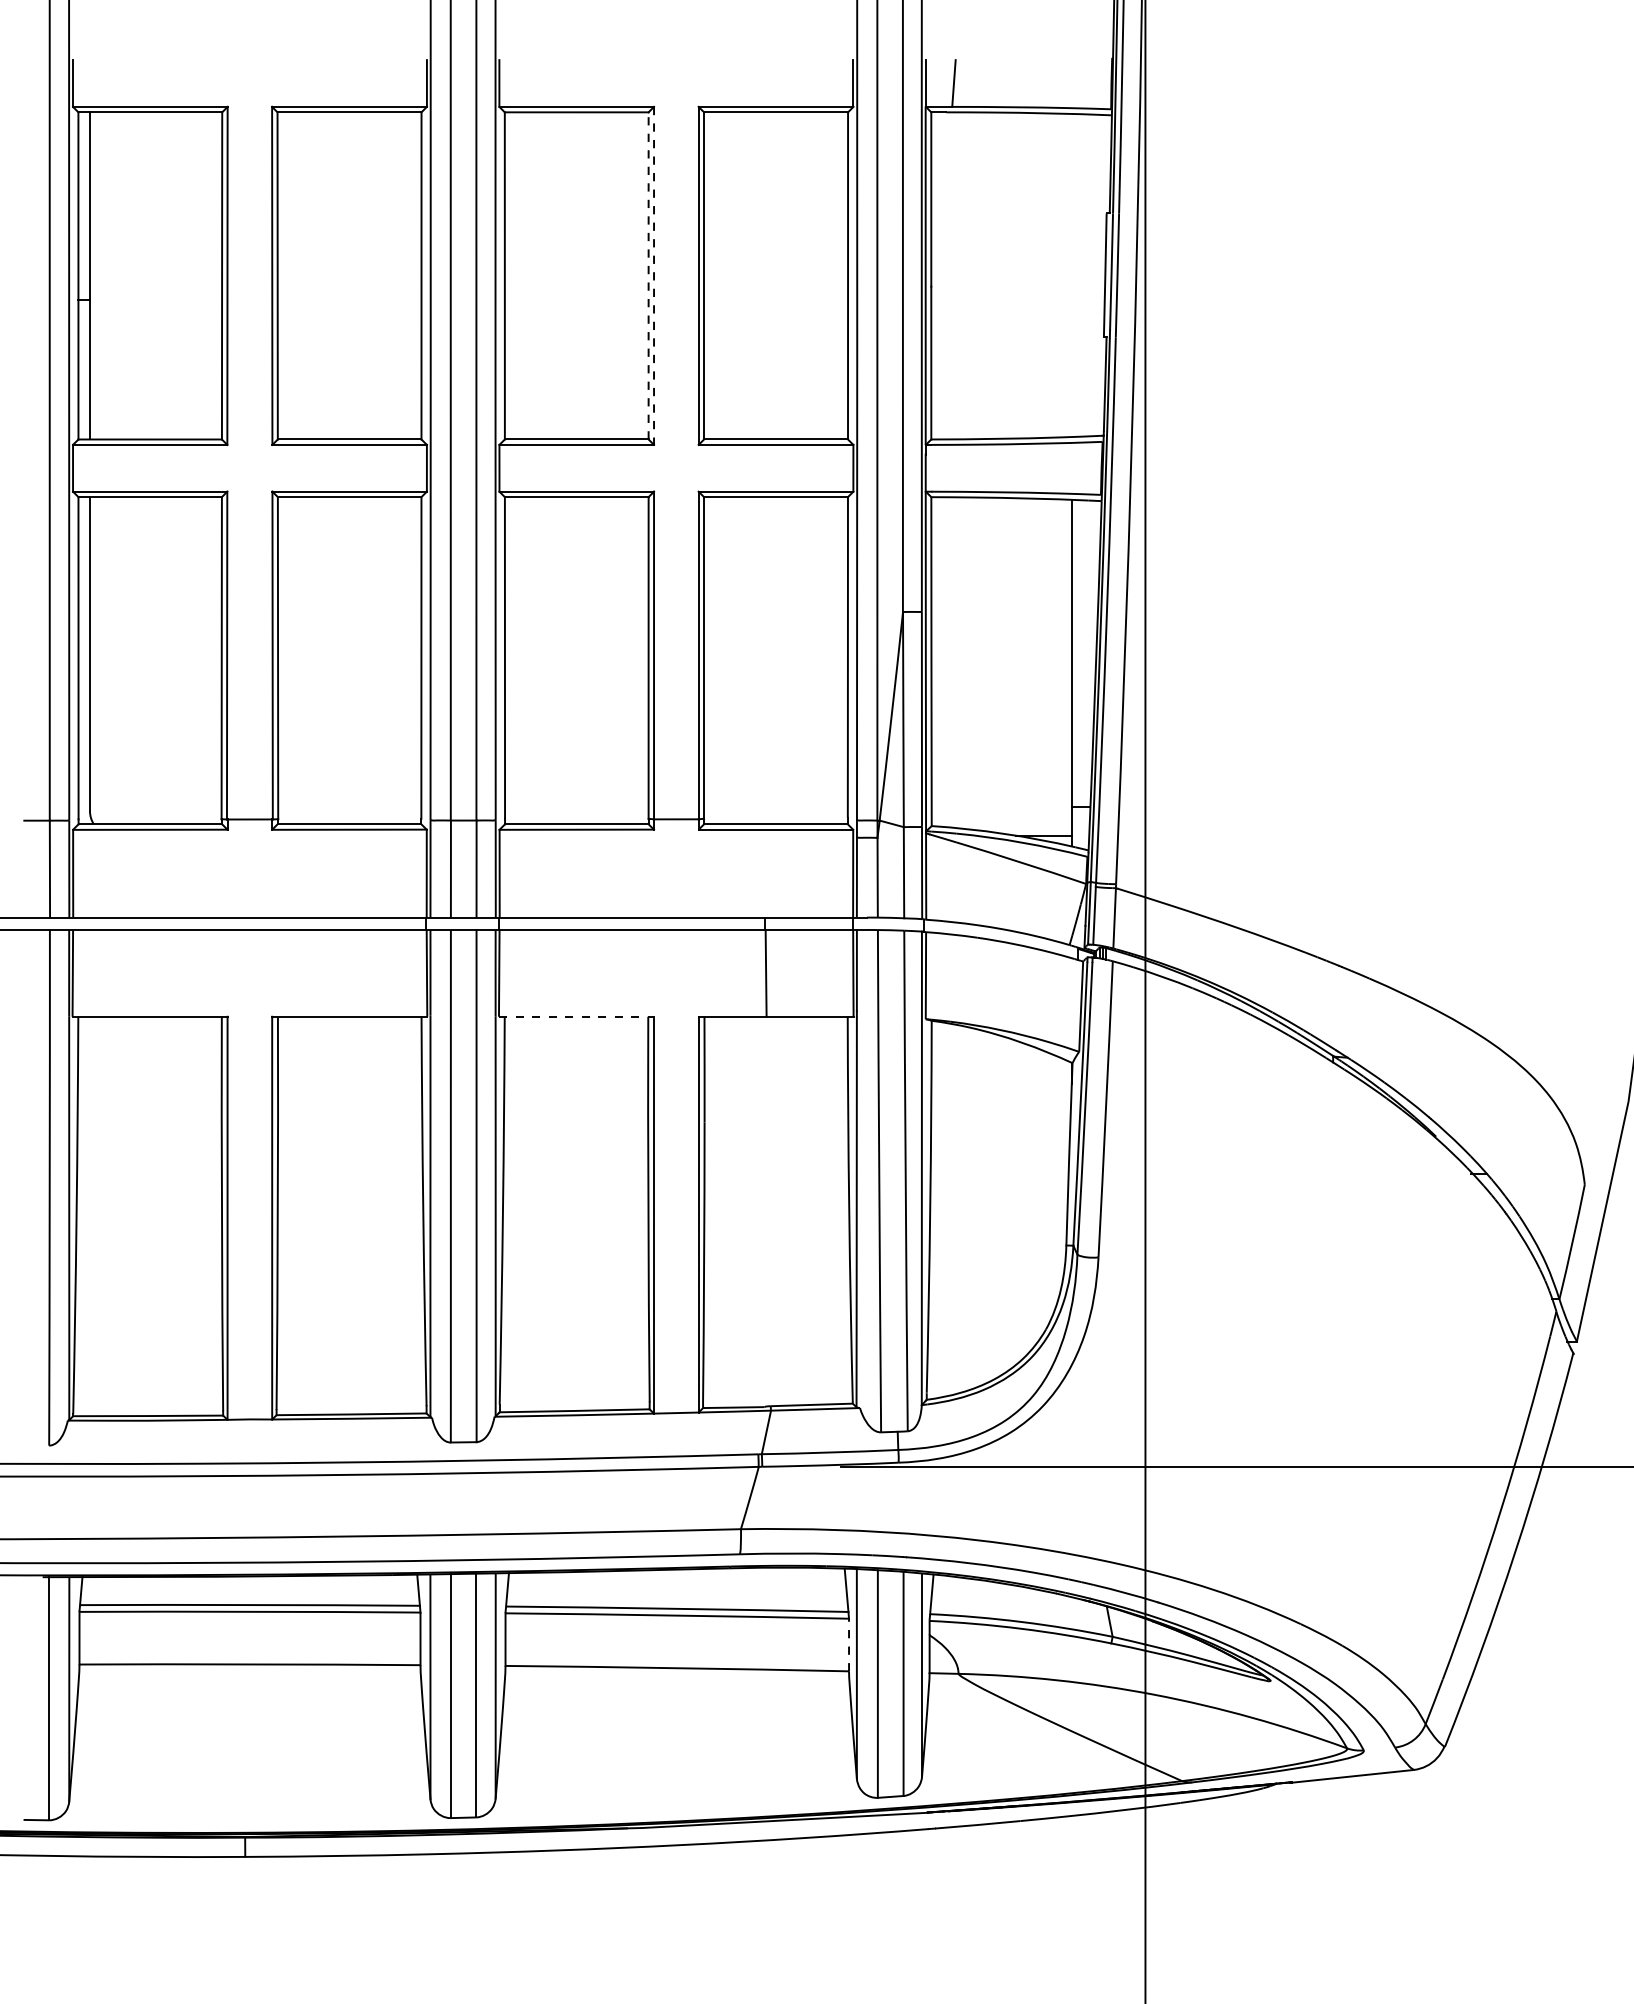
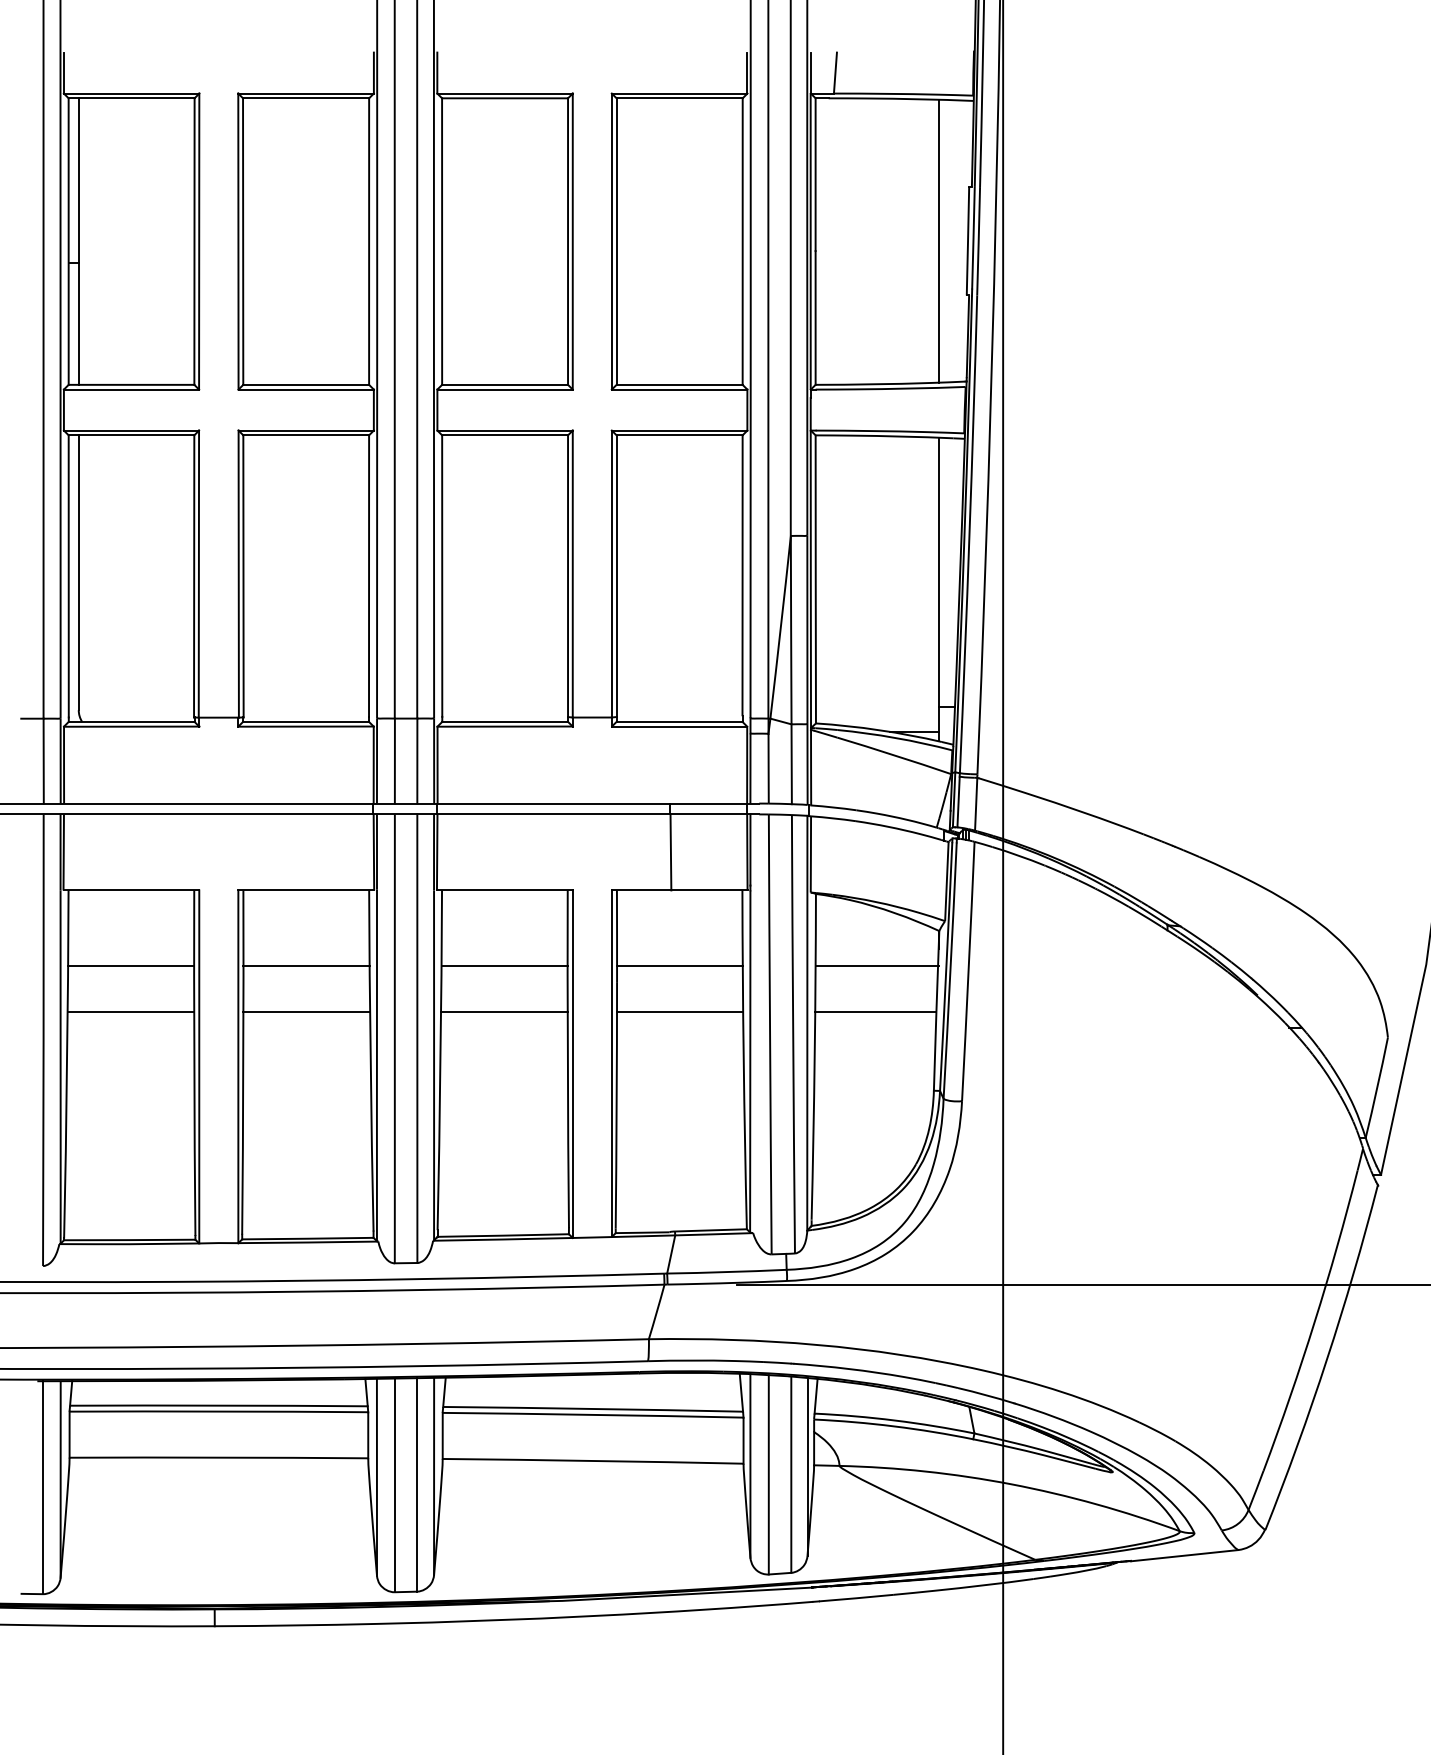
line: (648, 275) -> (567, 241), dashed -> solid
line: (1071, 275) -> (938, 241), added
line: (654, 276) -> (573, 242), dashed -> solid
line: (576, 1016) -> (504, 890), dashed -> solid
line: (149, 1102) -> (130, 965), added
line: (350, 1102) -> (306, 965), added
line: (576, 1102) -> (504, 965), added
line: (776, 1102) -> (680, 965), added
line: (1001, 1102) -> (877, 965), added
line: (149, 1155) -> (130, 1011), added
line: (349, 1155) -> (306, 1011), added
line: (575, 1155) -> (503, 1011), added
line: (776, 1155) -> (680, 1011), added
line: (999, 1155) -> (875, 1011), added
line: (849, 1644) -> (743, 1440), dashed -> solid

